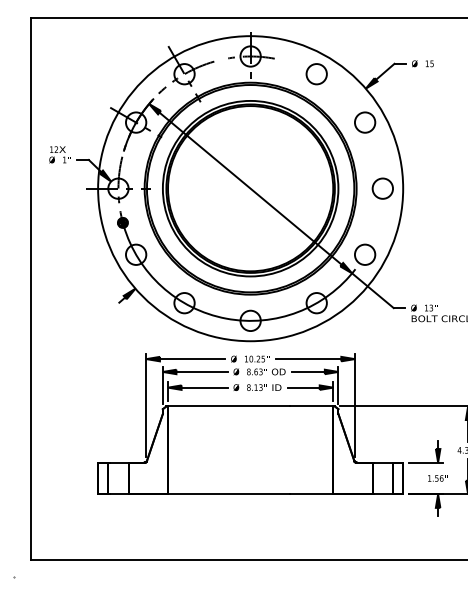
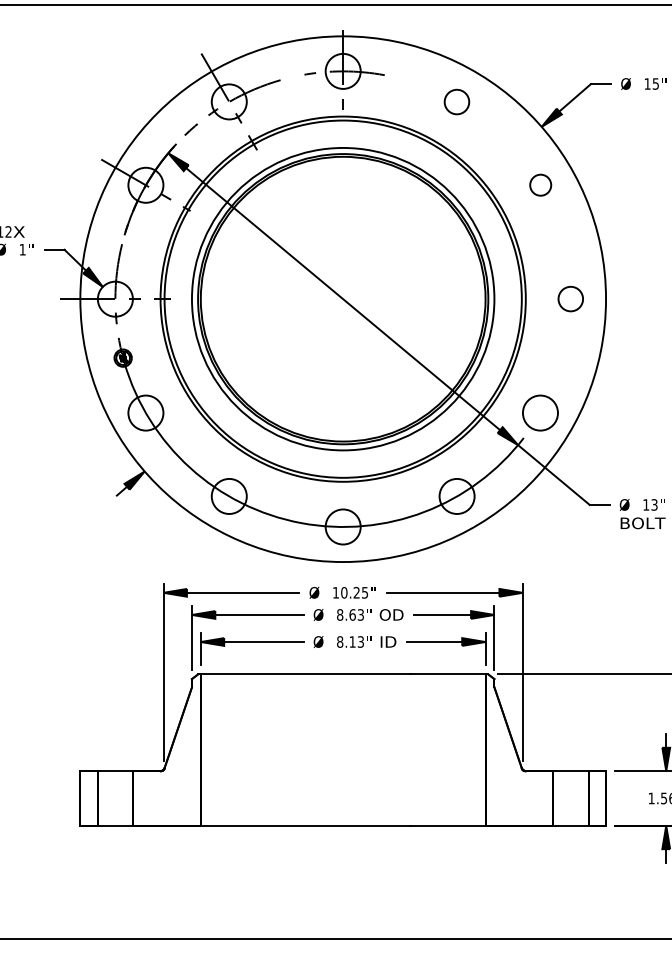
circle: (316, 74) -> (456, 102), size x0.7
circle: (365, 122) -> (541, 185), size x0.6
circle: (382, 188) -> (570, 298), size x0.7

